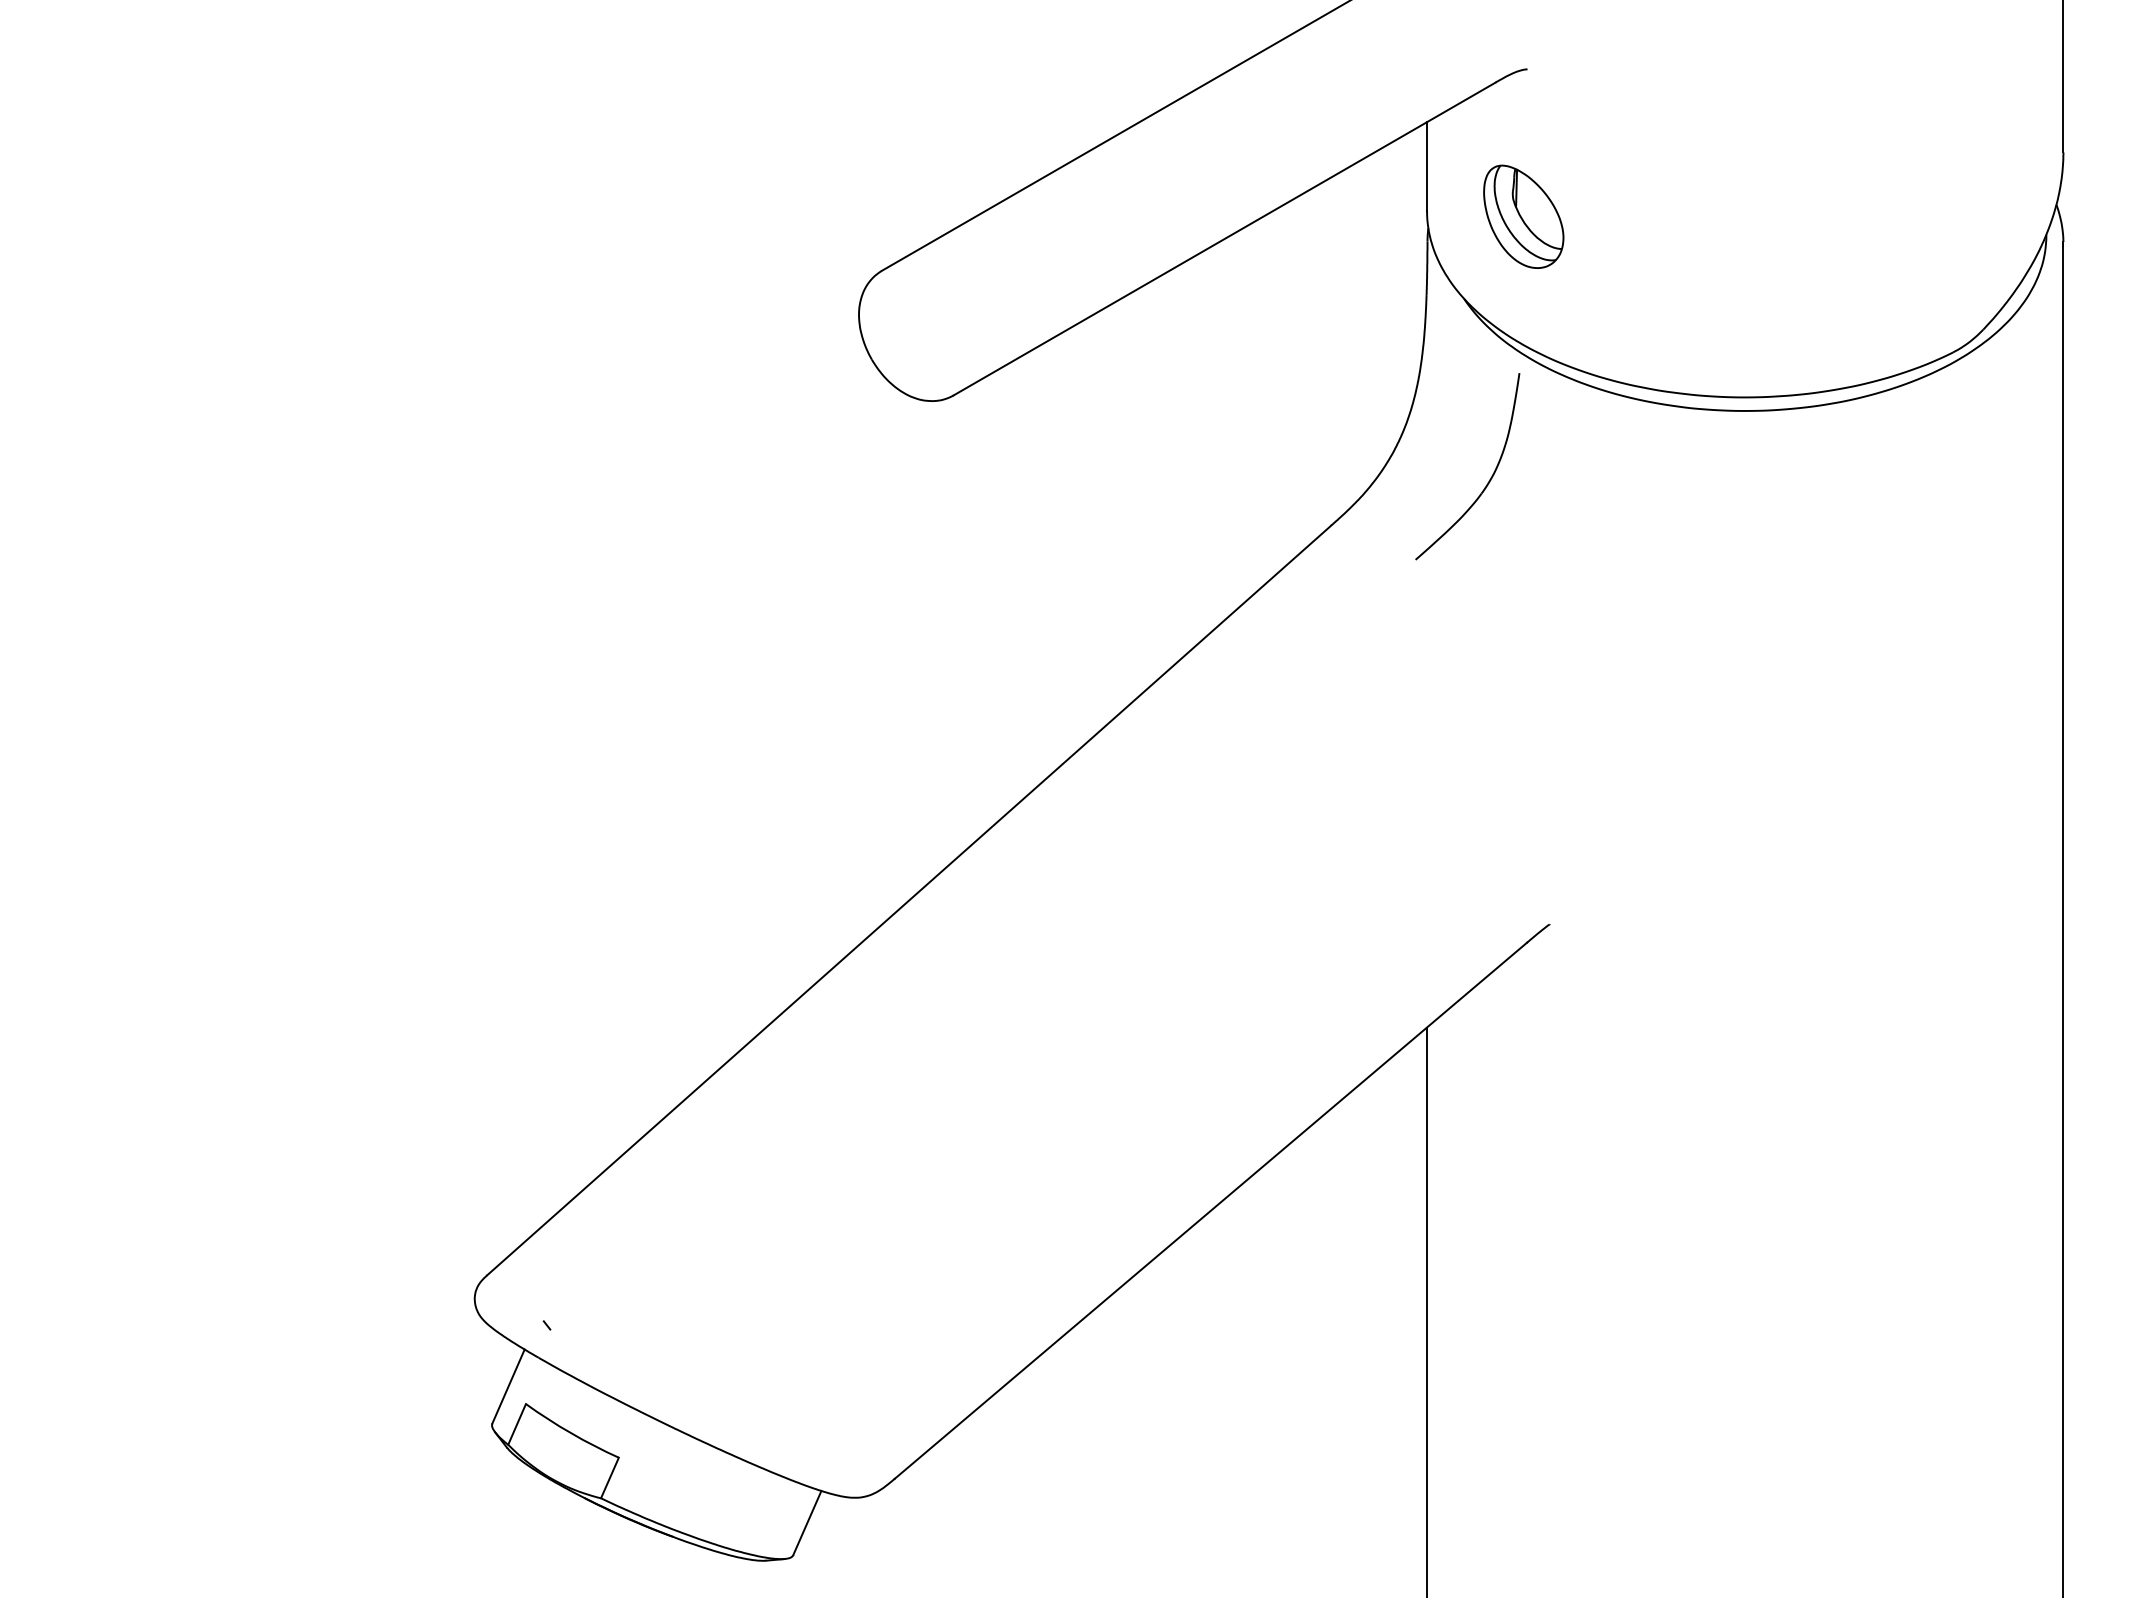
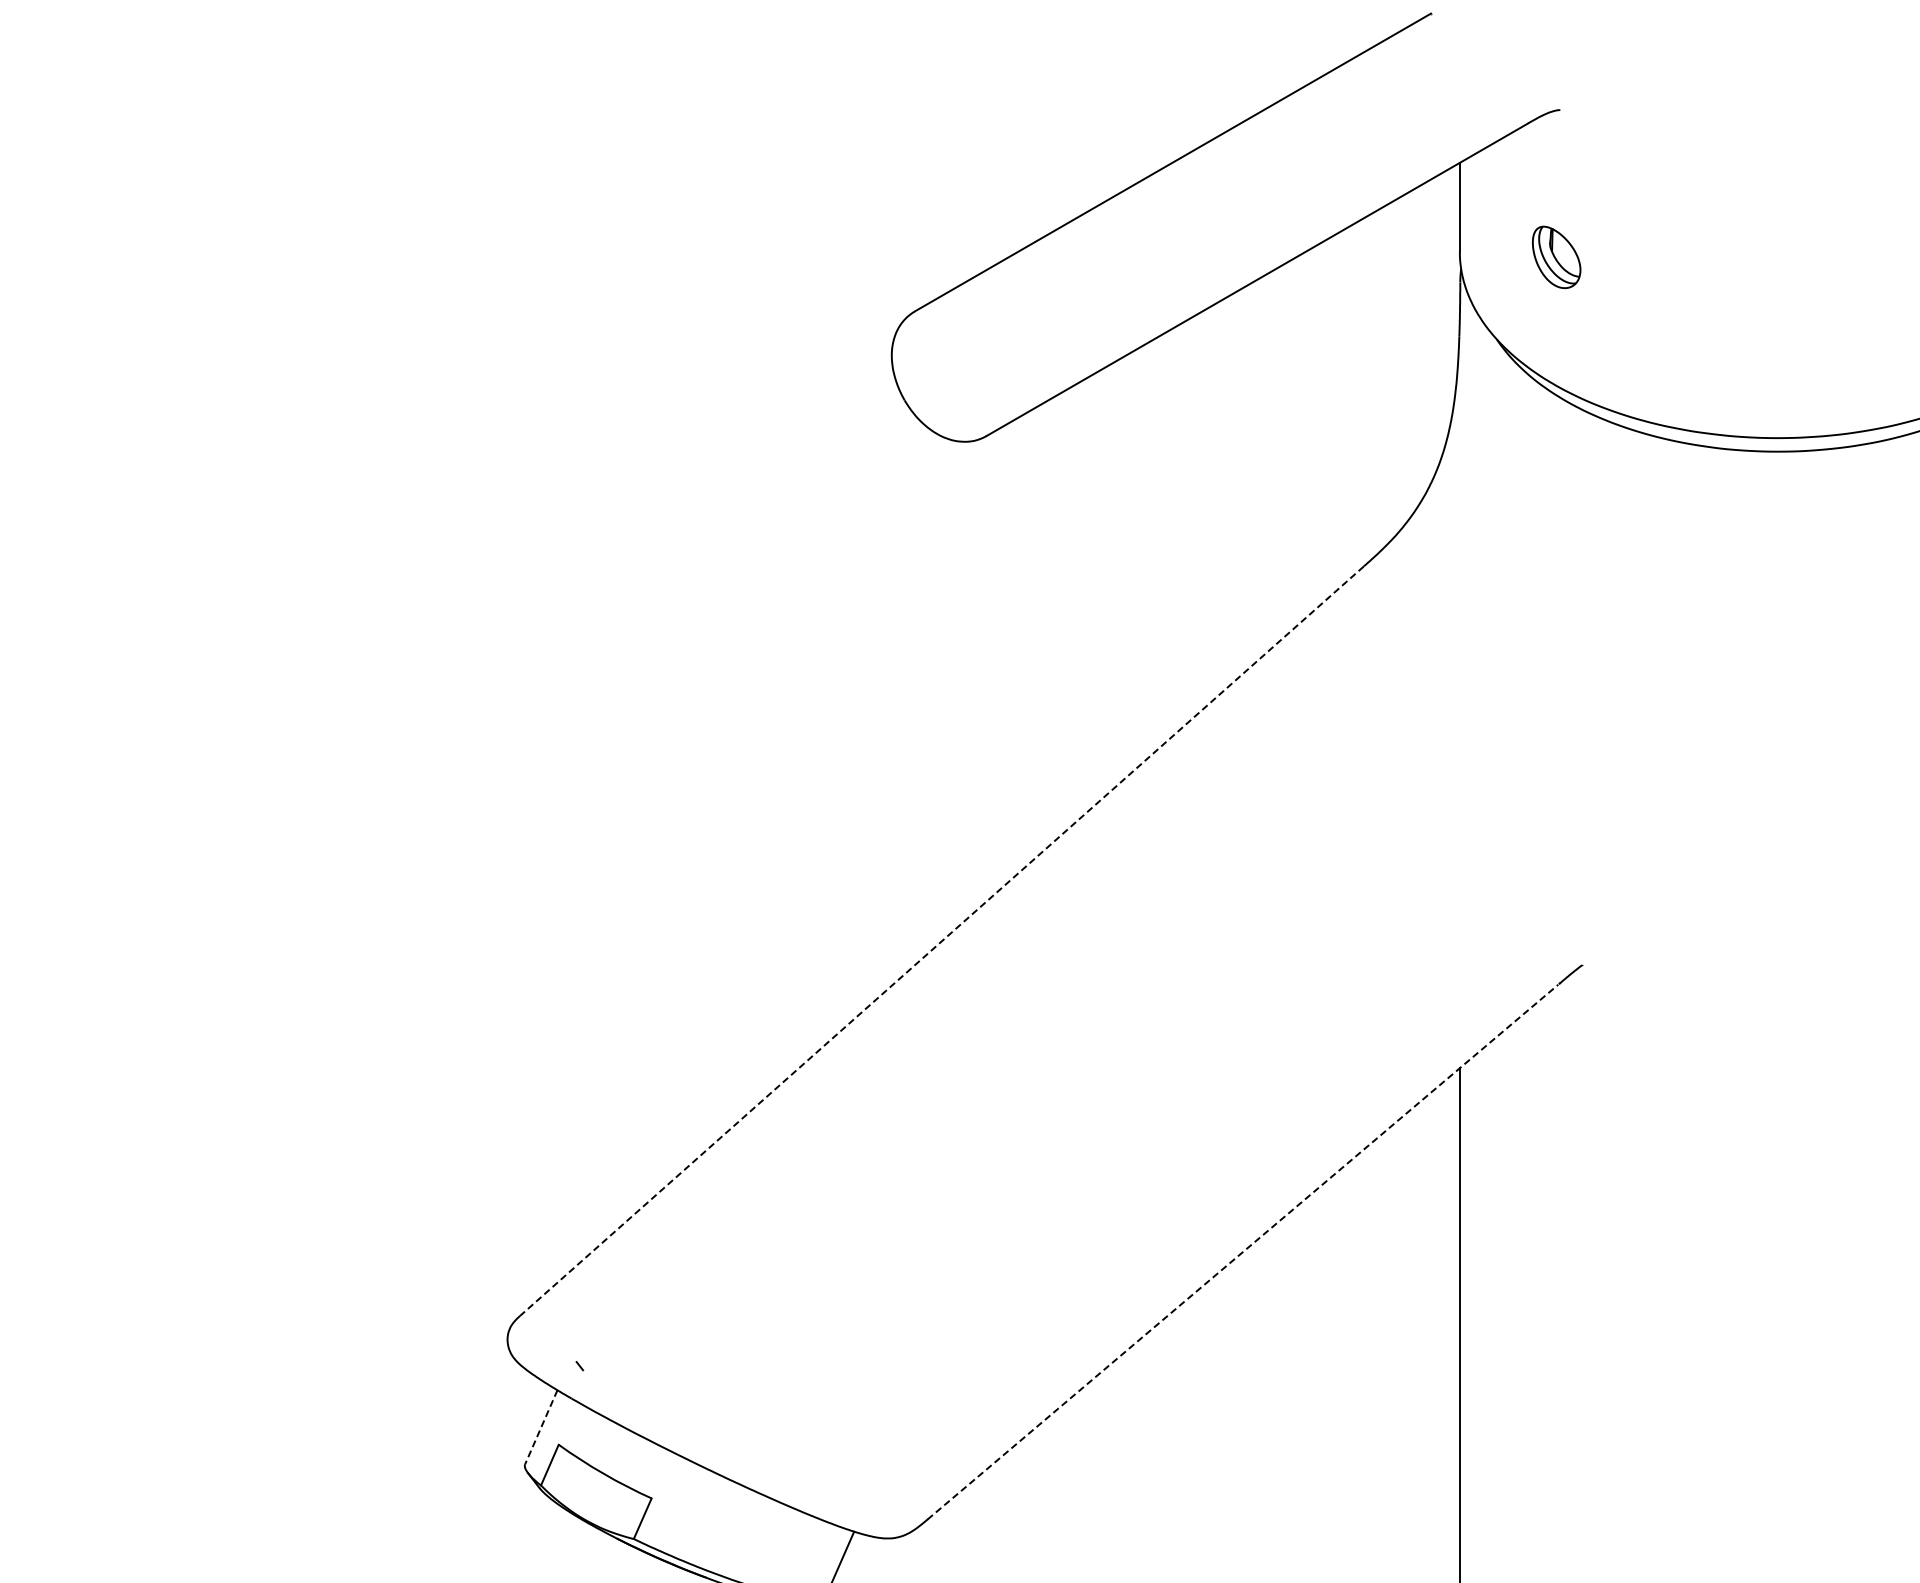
part: (1523, 216) -> (1556, 257), size x0.6
part: (1490, 477) -> (1523, 518), removed
line: (908, 900) -> (941, 941), solid -> dashed
line: (1210, 1211) -> (1243, 1252), solid -> dashed
line: (508, 1387) -> (541, 1428), solid -> dashed

